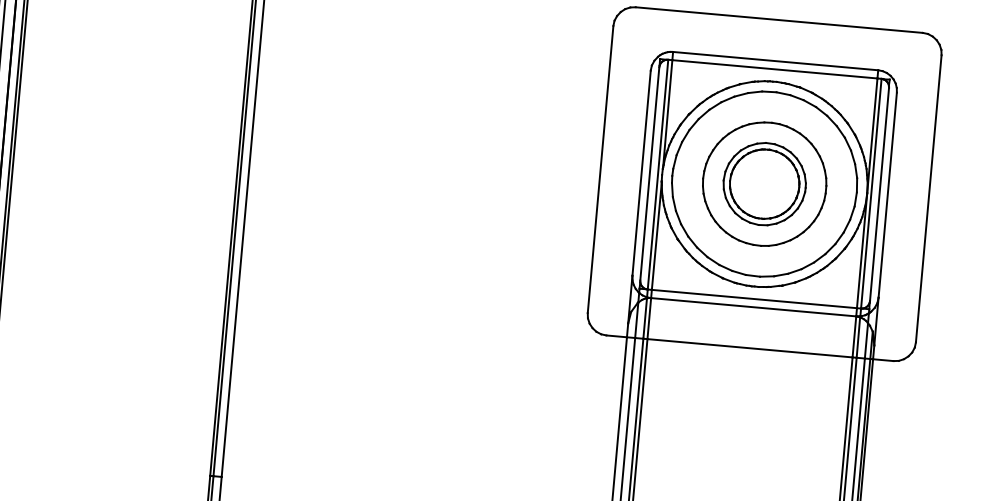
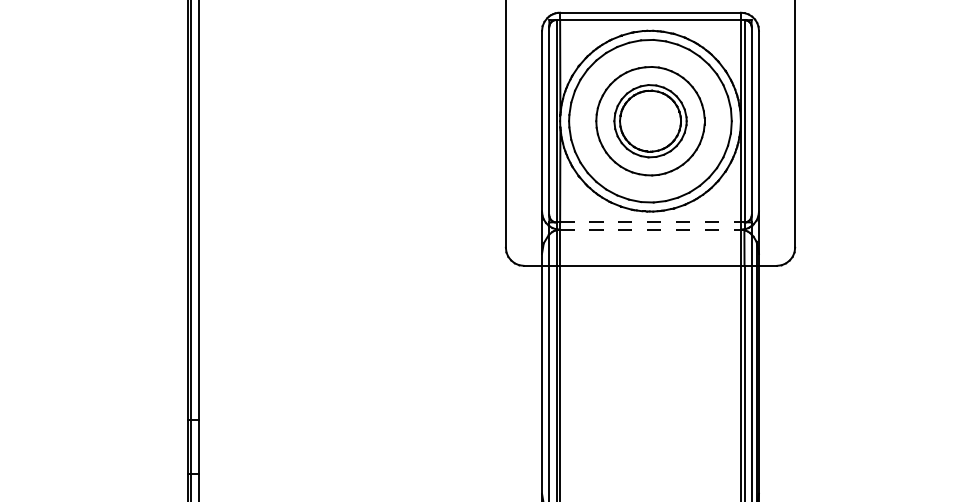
line: (755, 299) -> (651, 222), solid -> dashed
line: (754, 307) -> (651, 229), solid -> dashed

